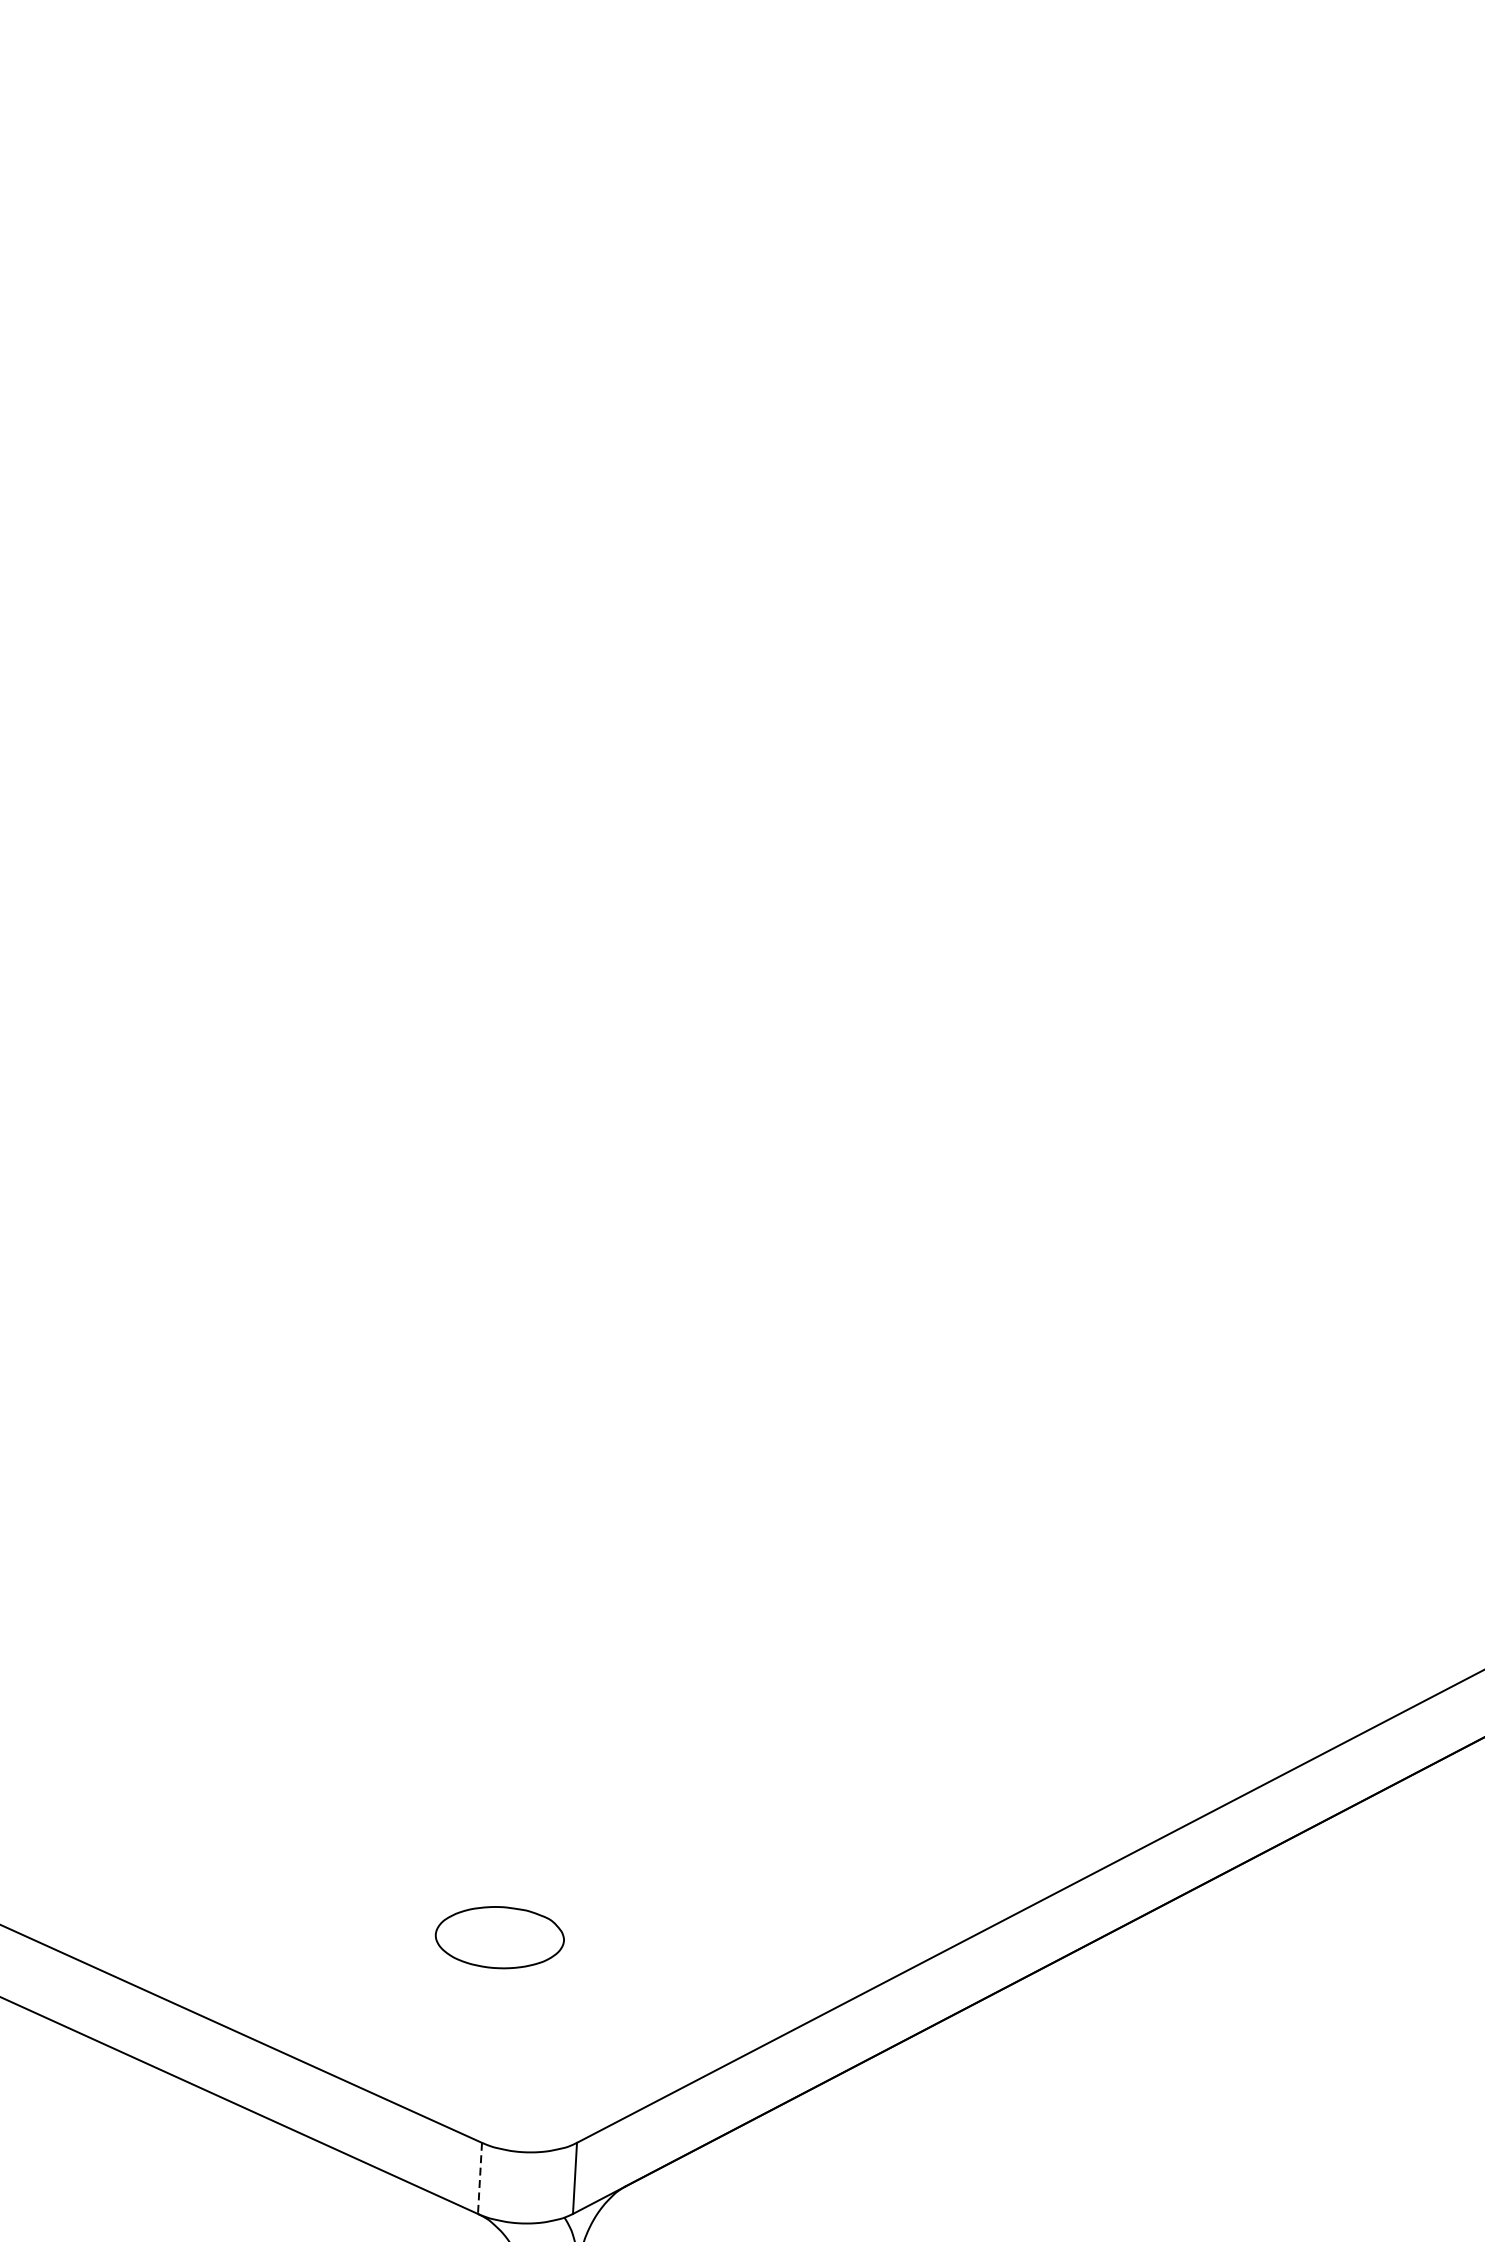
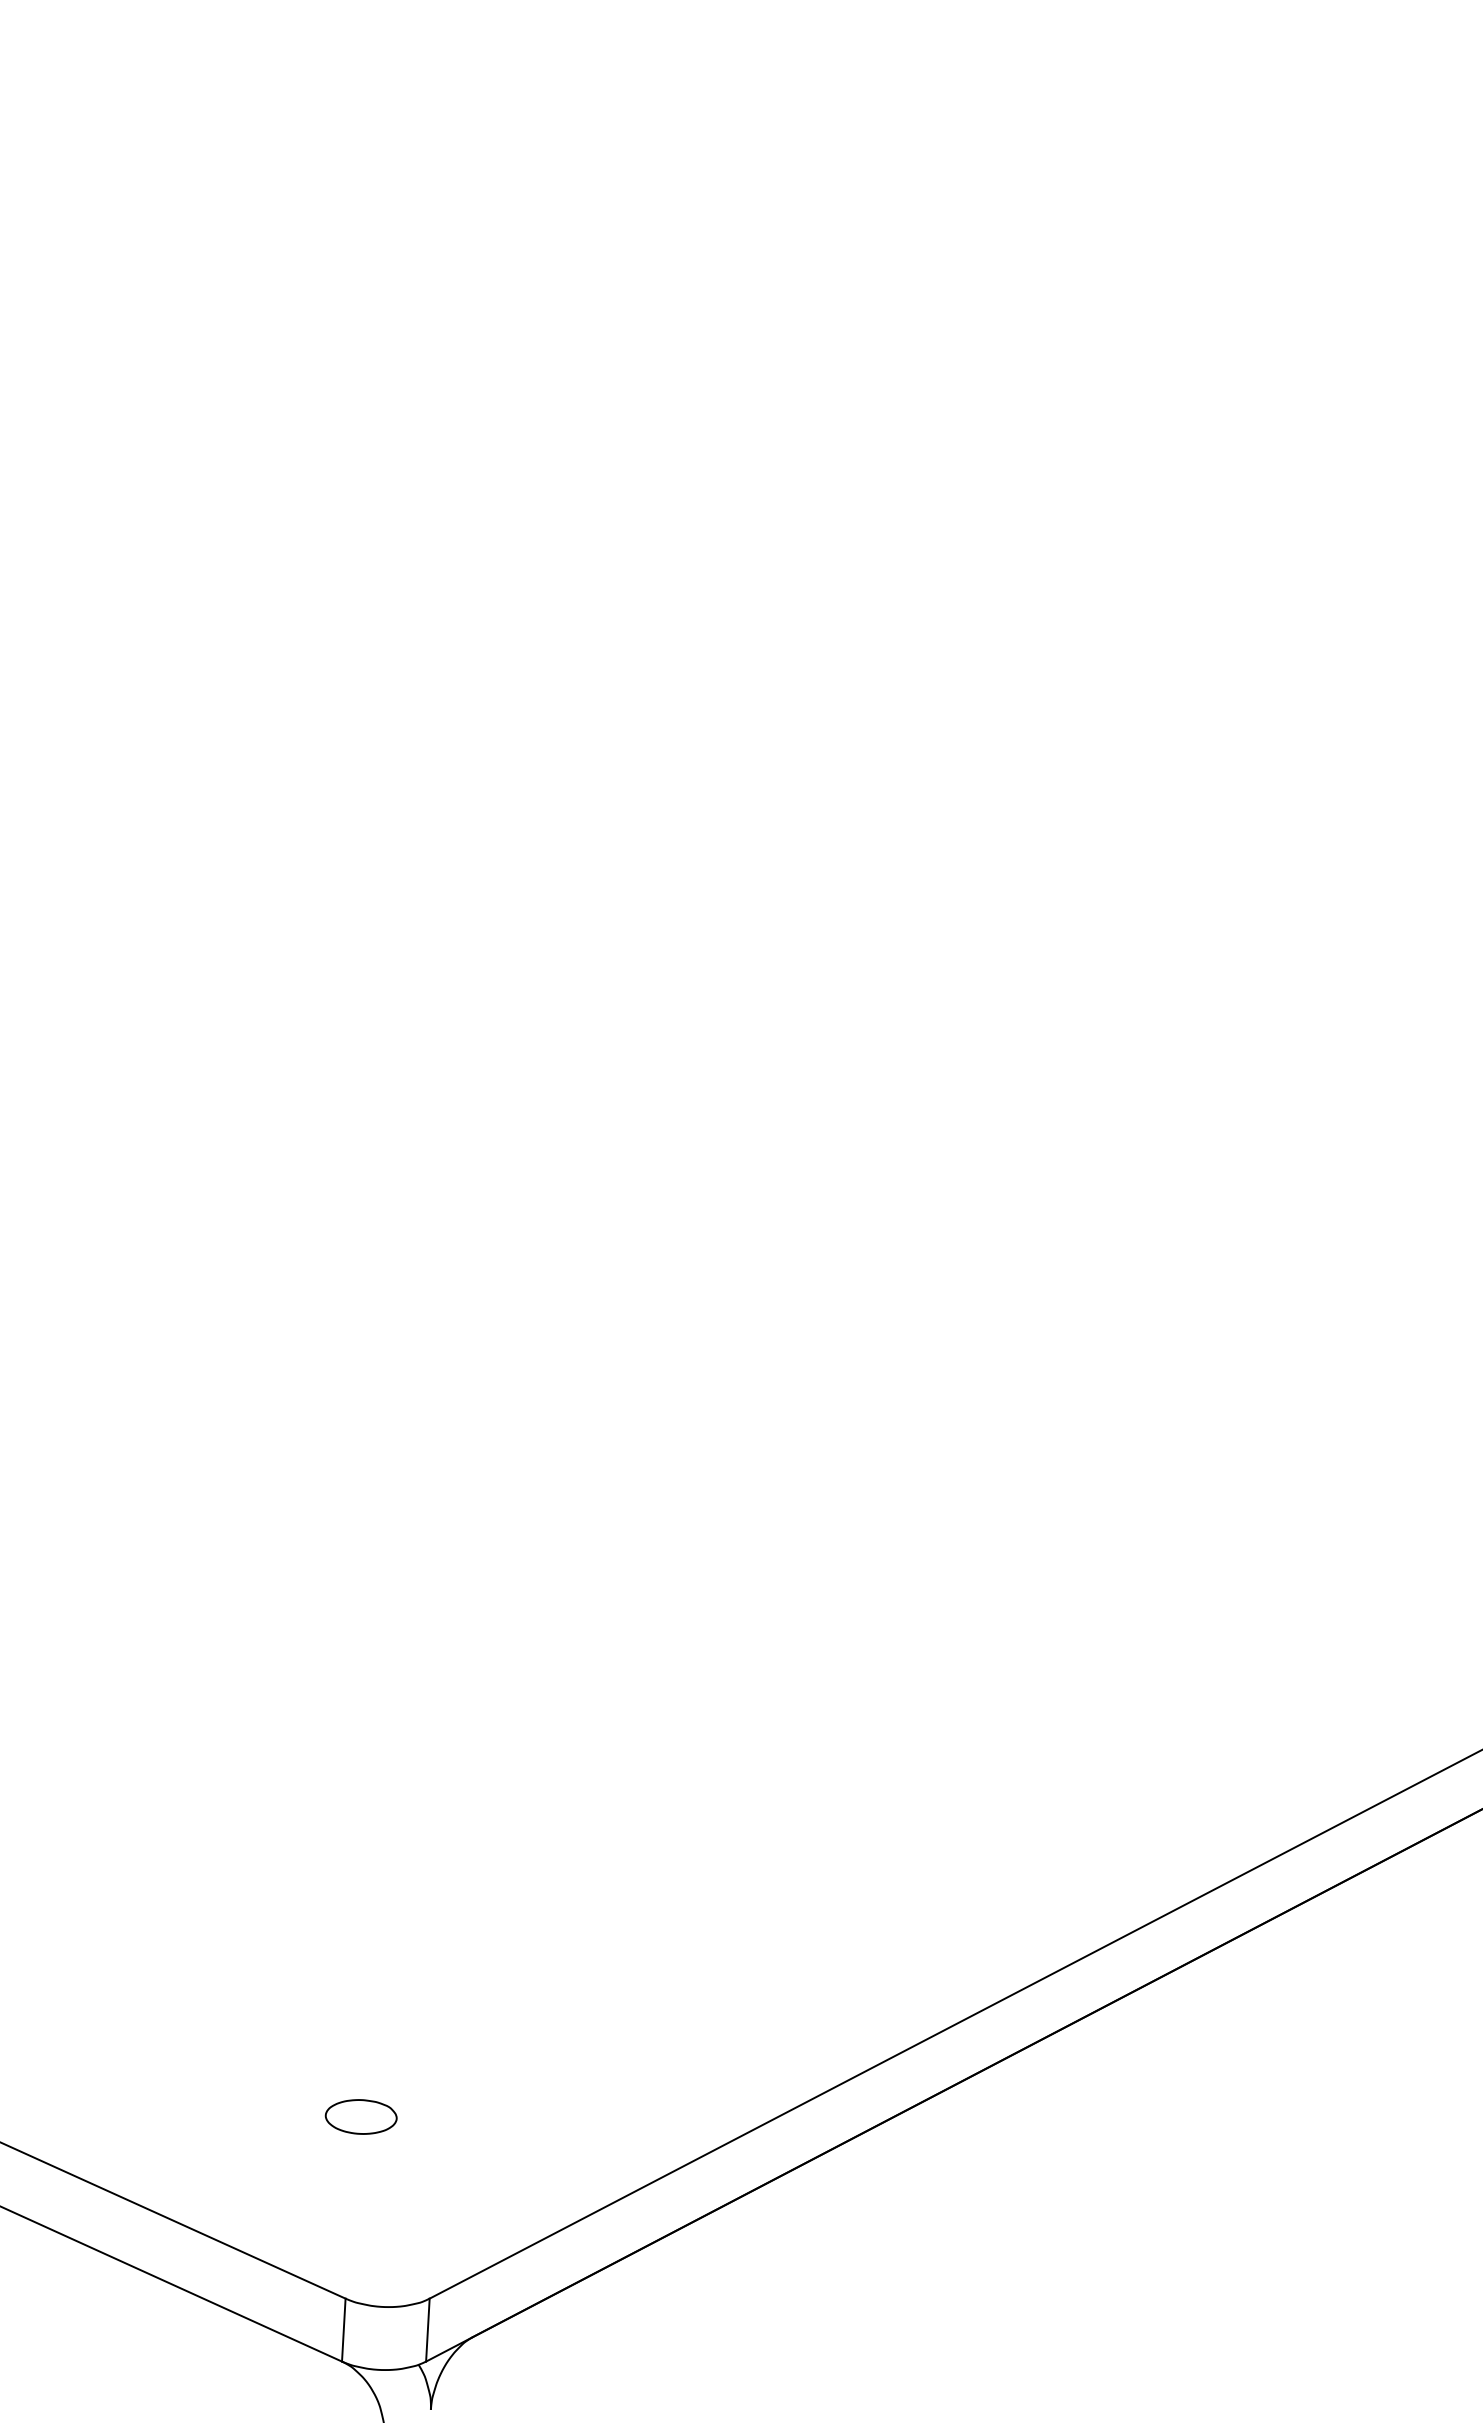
part: (498, 1937) -> (360, 2116), size x0.62
line: (479, 2178) -> (343, 2330), dashed -> solid

